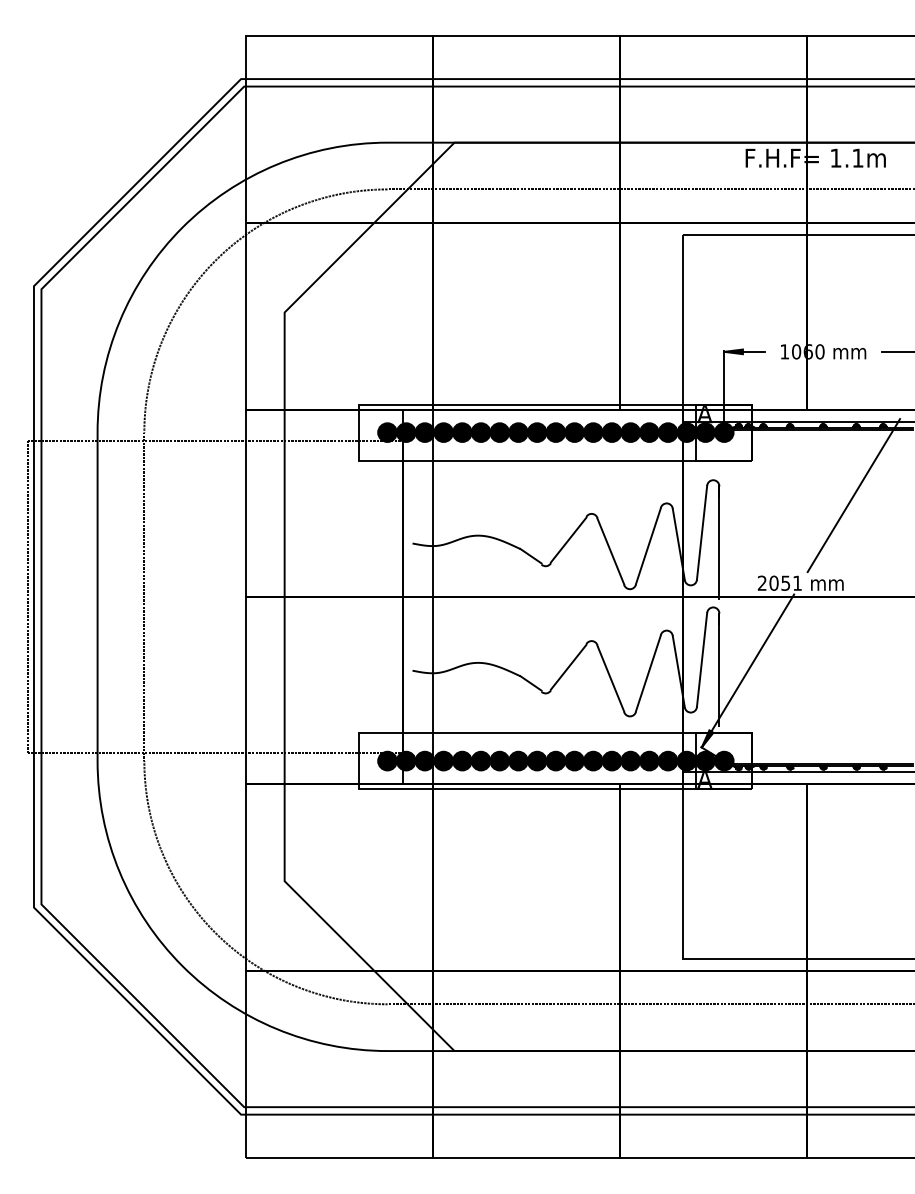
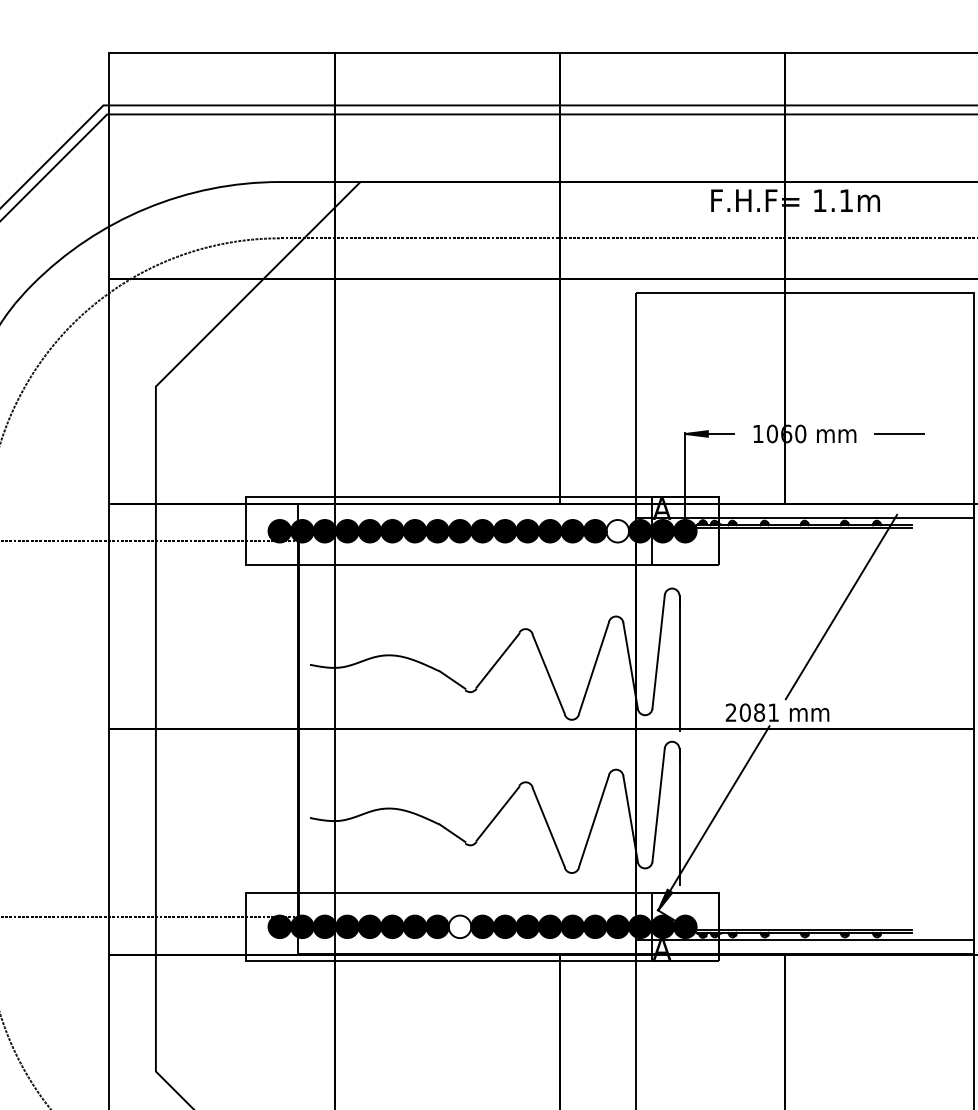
fill: (667, 432) -> (617, 531), removed
text: (785, 582) -> (759, 711), 2051 -> 2081
fill: (536, 760) -> (459, 926), removed

